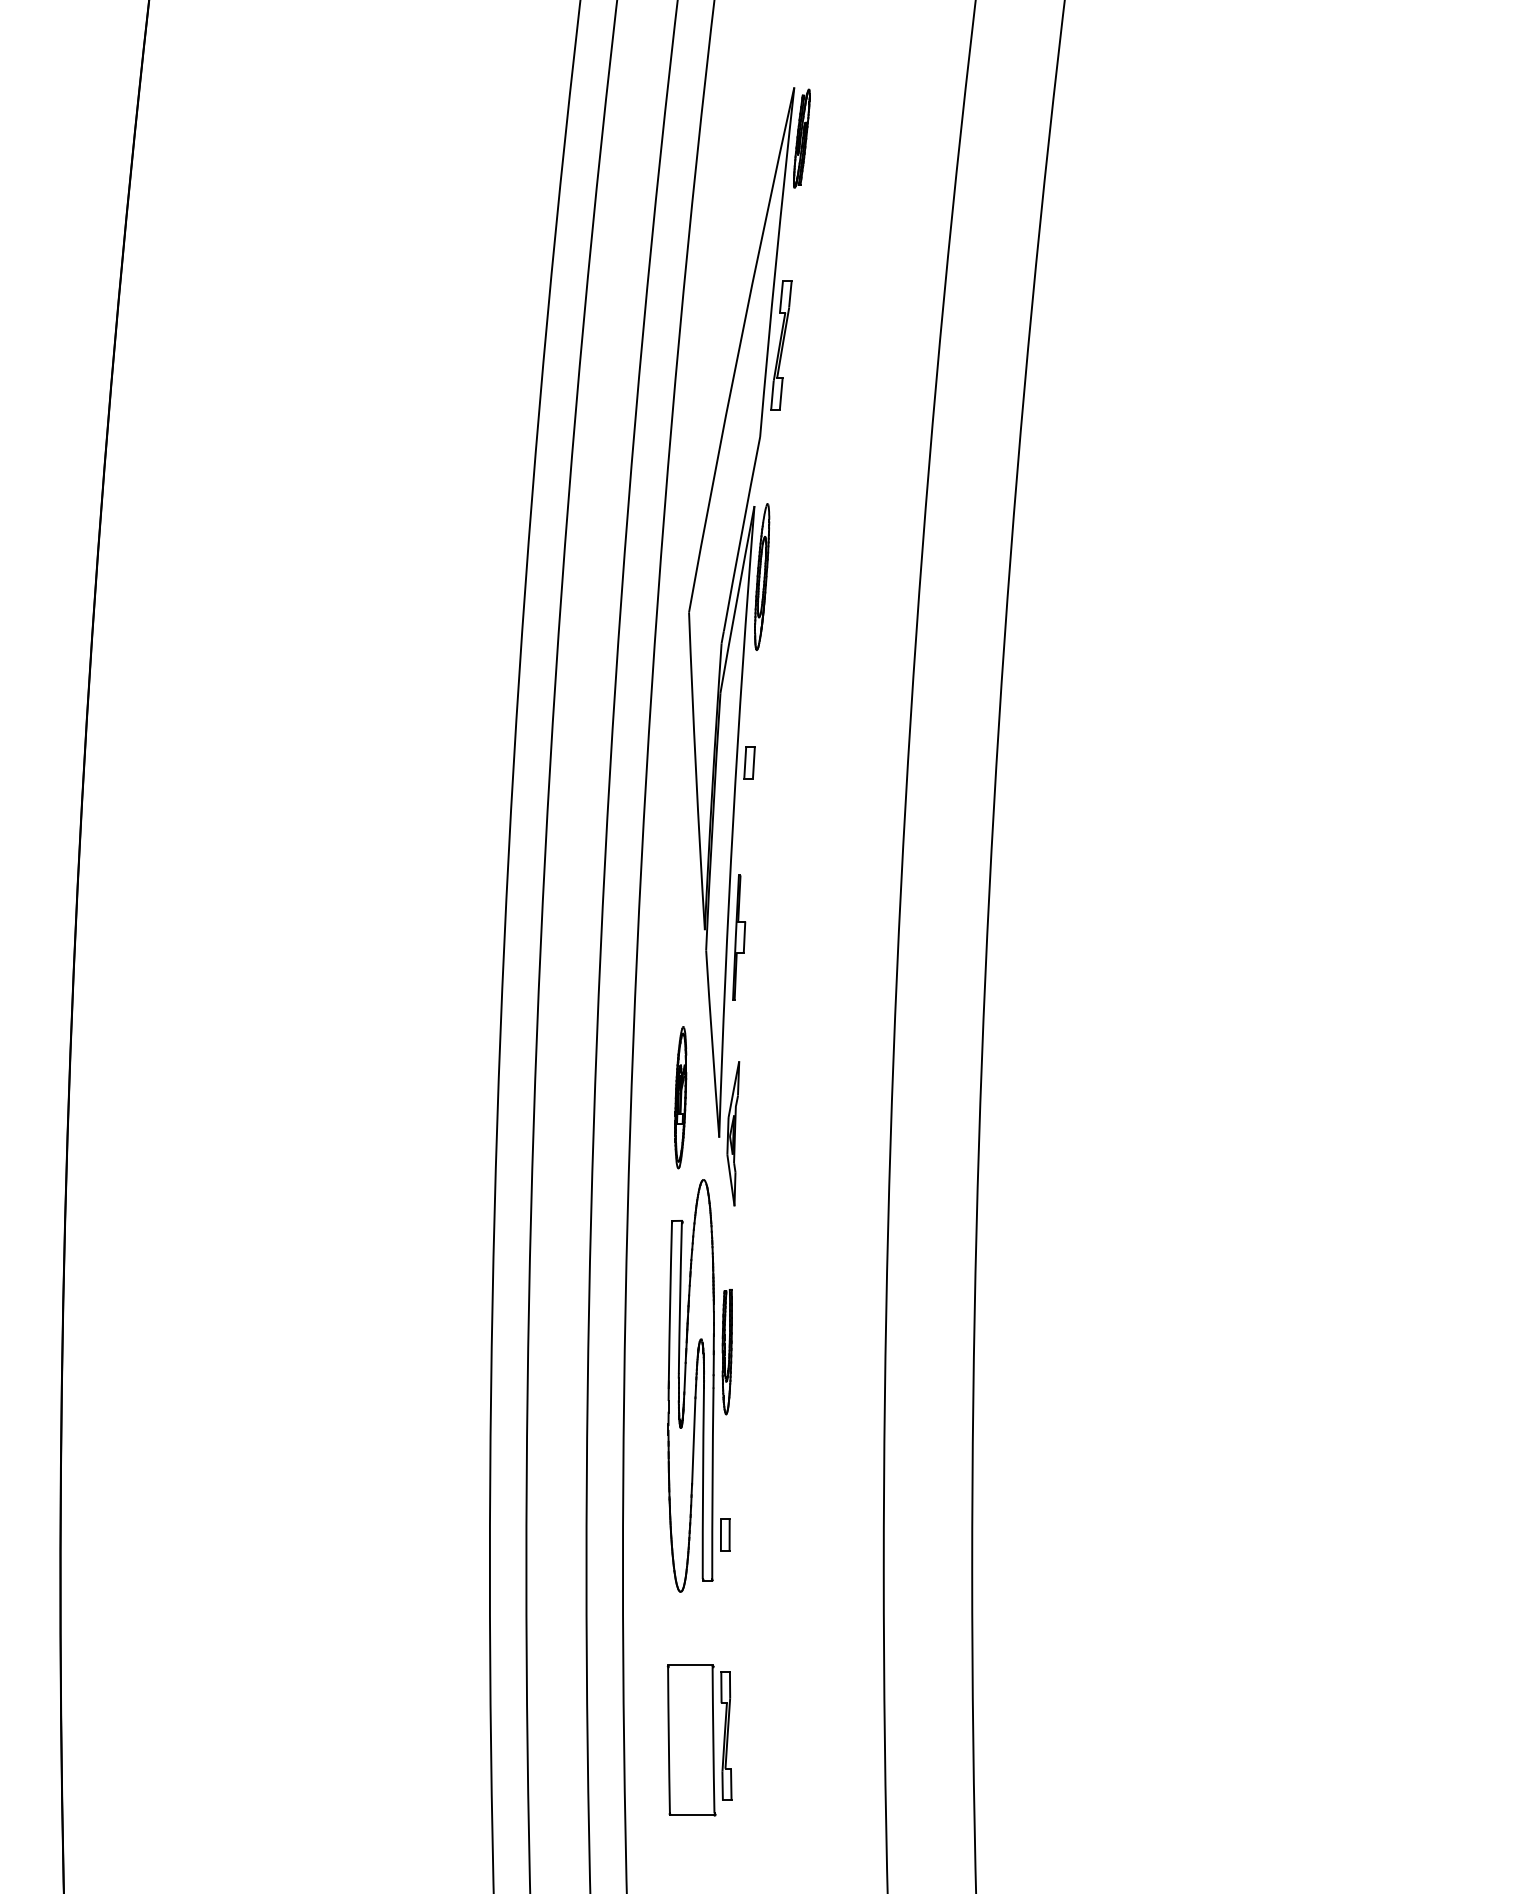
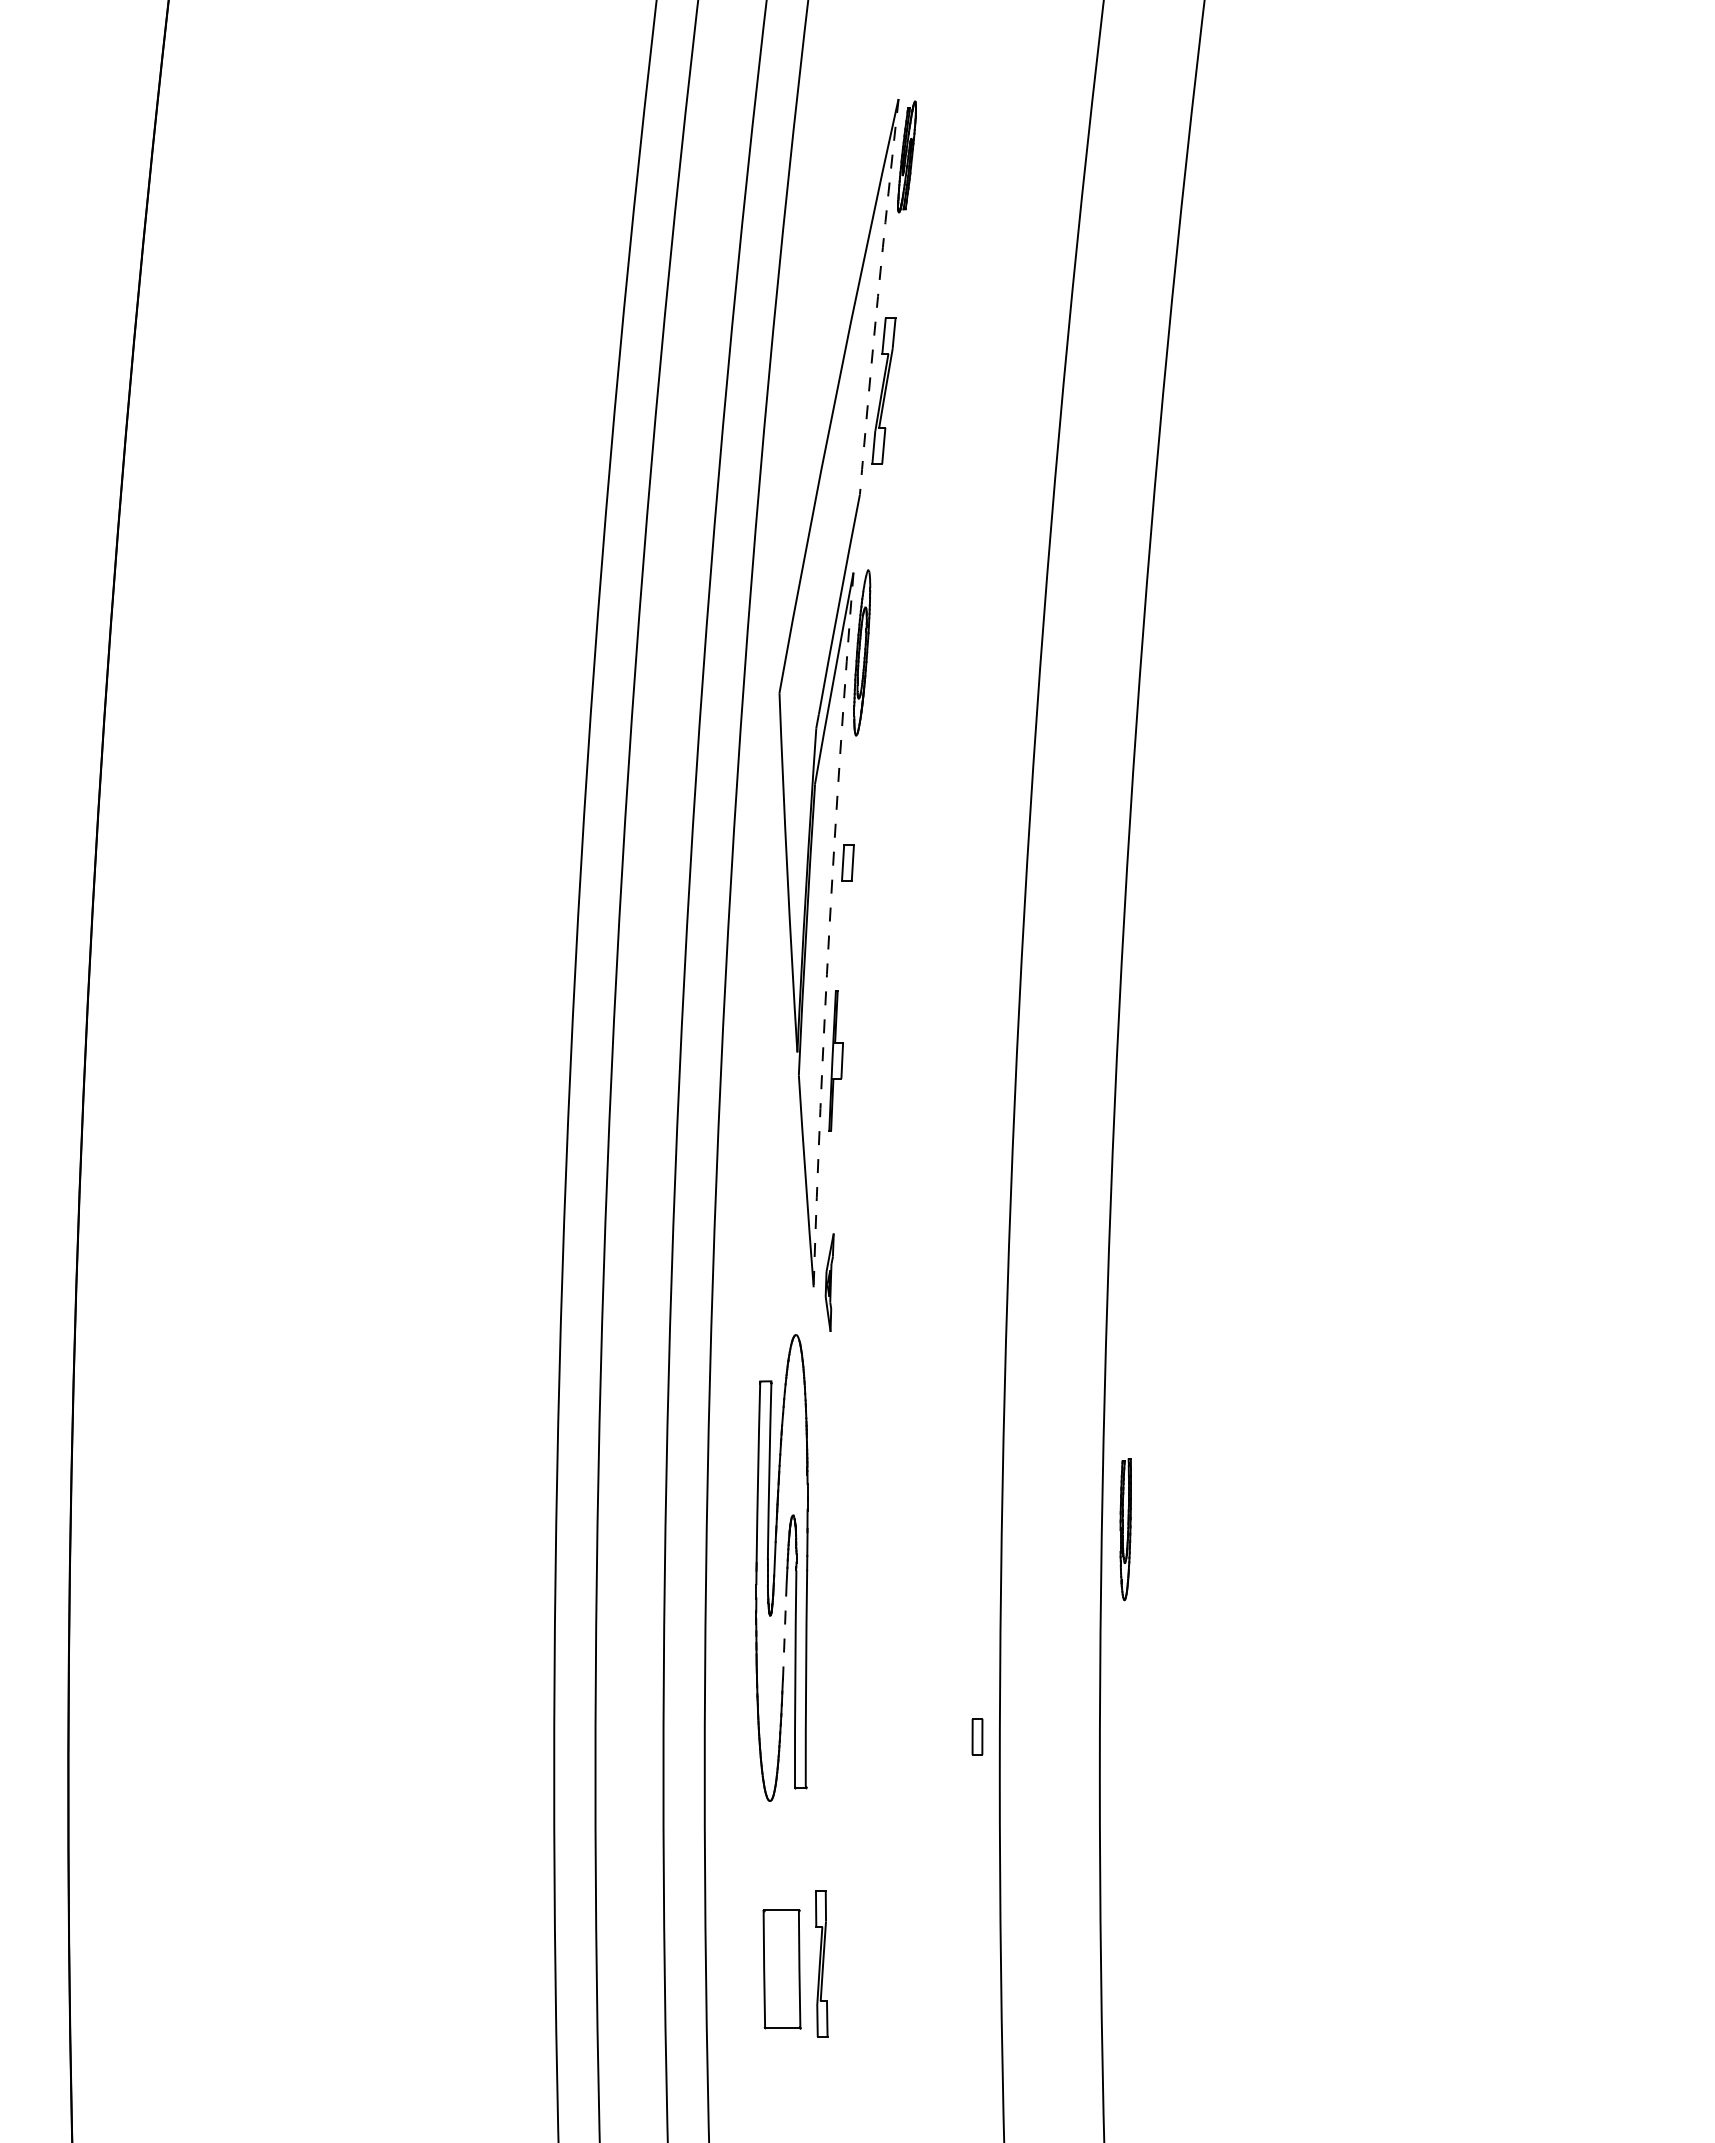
arc: (776, 261) -> (878, 296), solid -> dashed
arc: (733, 821) -> (829, 929), solid -> dashed
part: (681, 1097) -> (770, 1241), removed
part: (733, 1133) -> (829, 1282), size x0.6
part: (727, 1351) -> (1125, 1529), moved
line: (693, 1441) -> (784, 1630), solid -> dashed
part: (725, 1534) -> (977, 1736), moved
part: (690, 1739) -> (781, 1968), size x0.7

